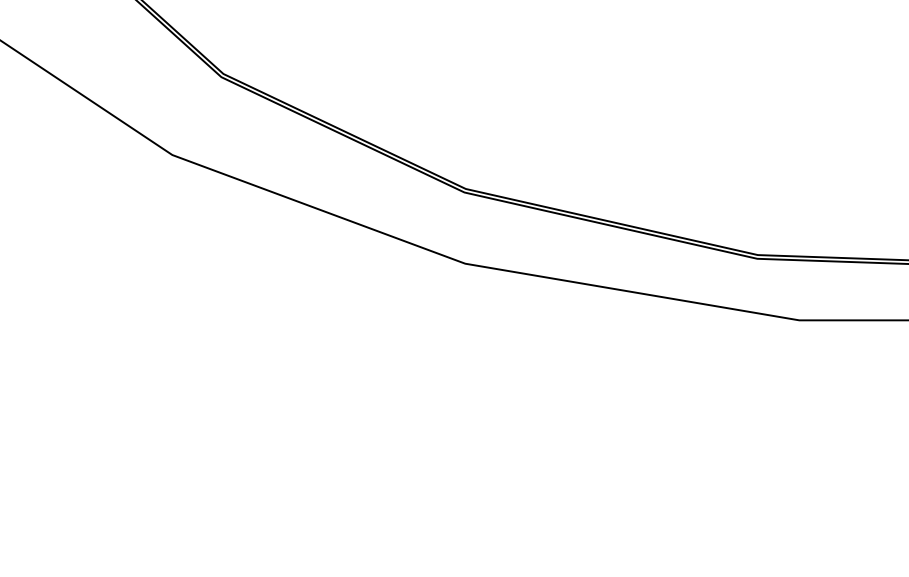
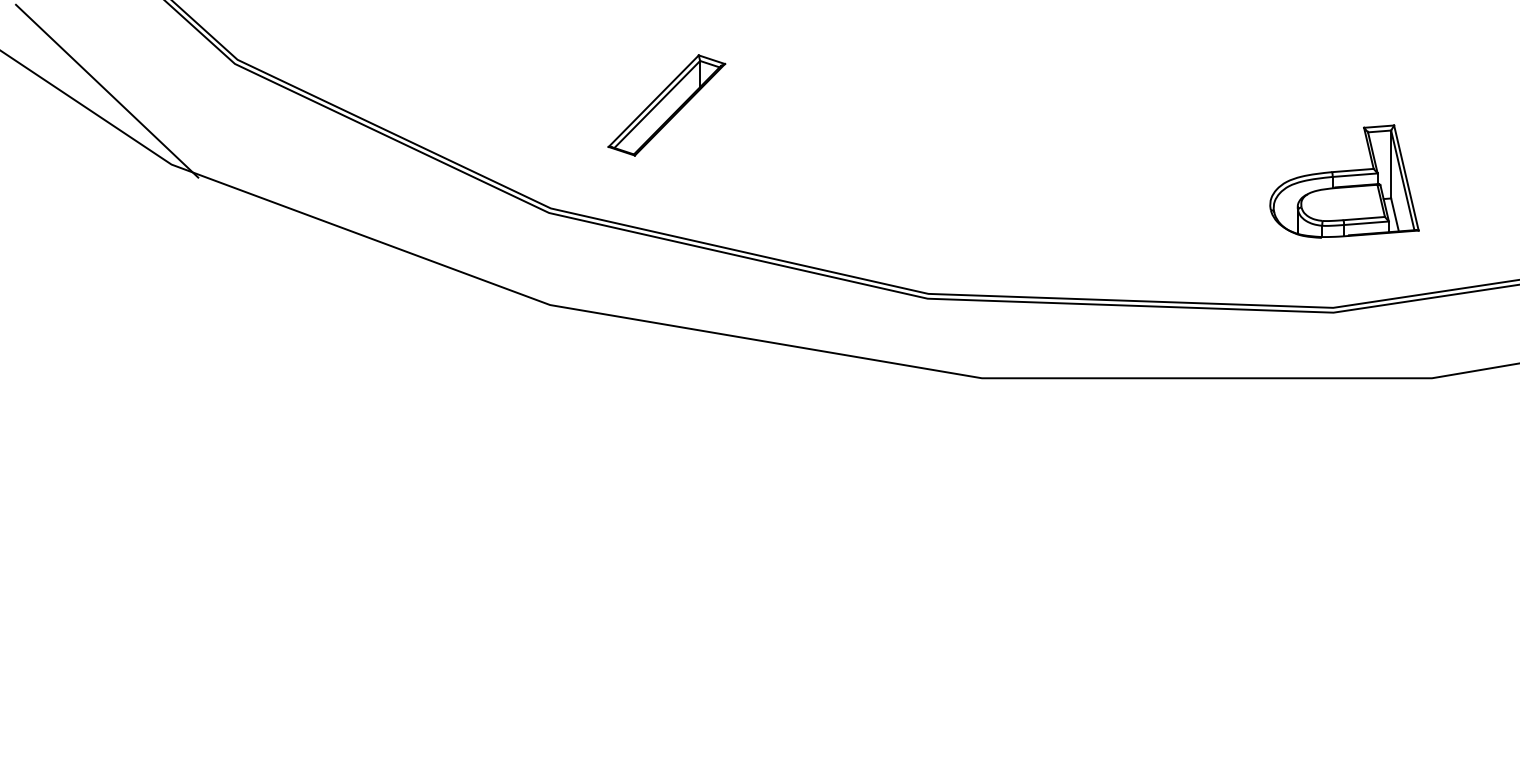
line: (122, 97) -> (107, 90), added
part: (555, 109) -> (666, 105), added

